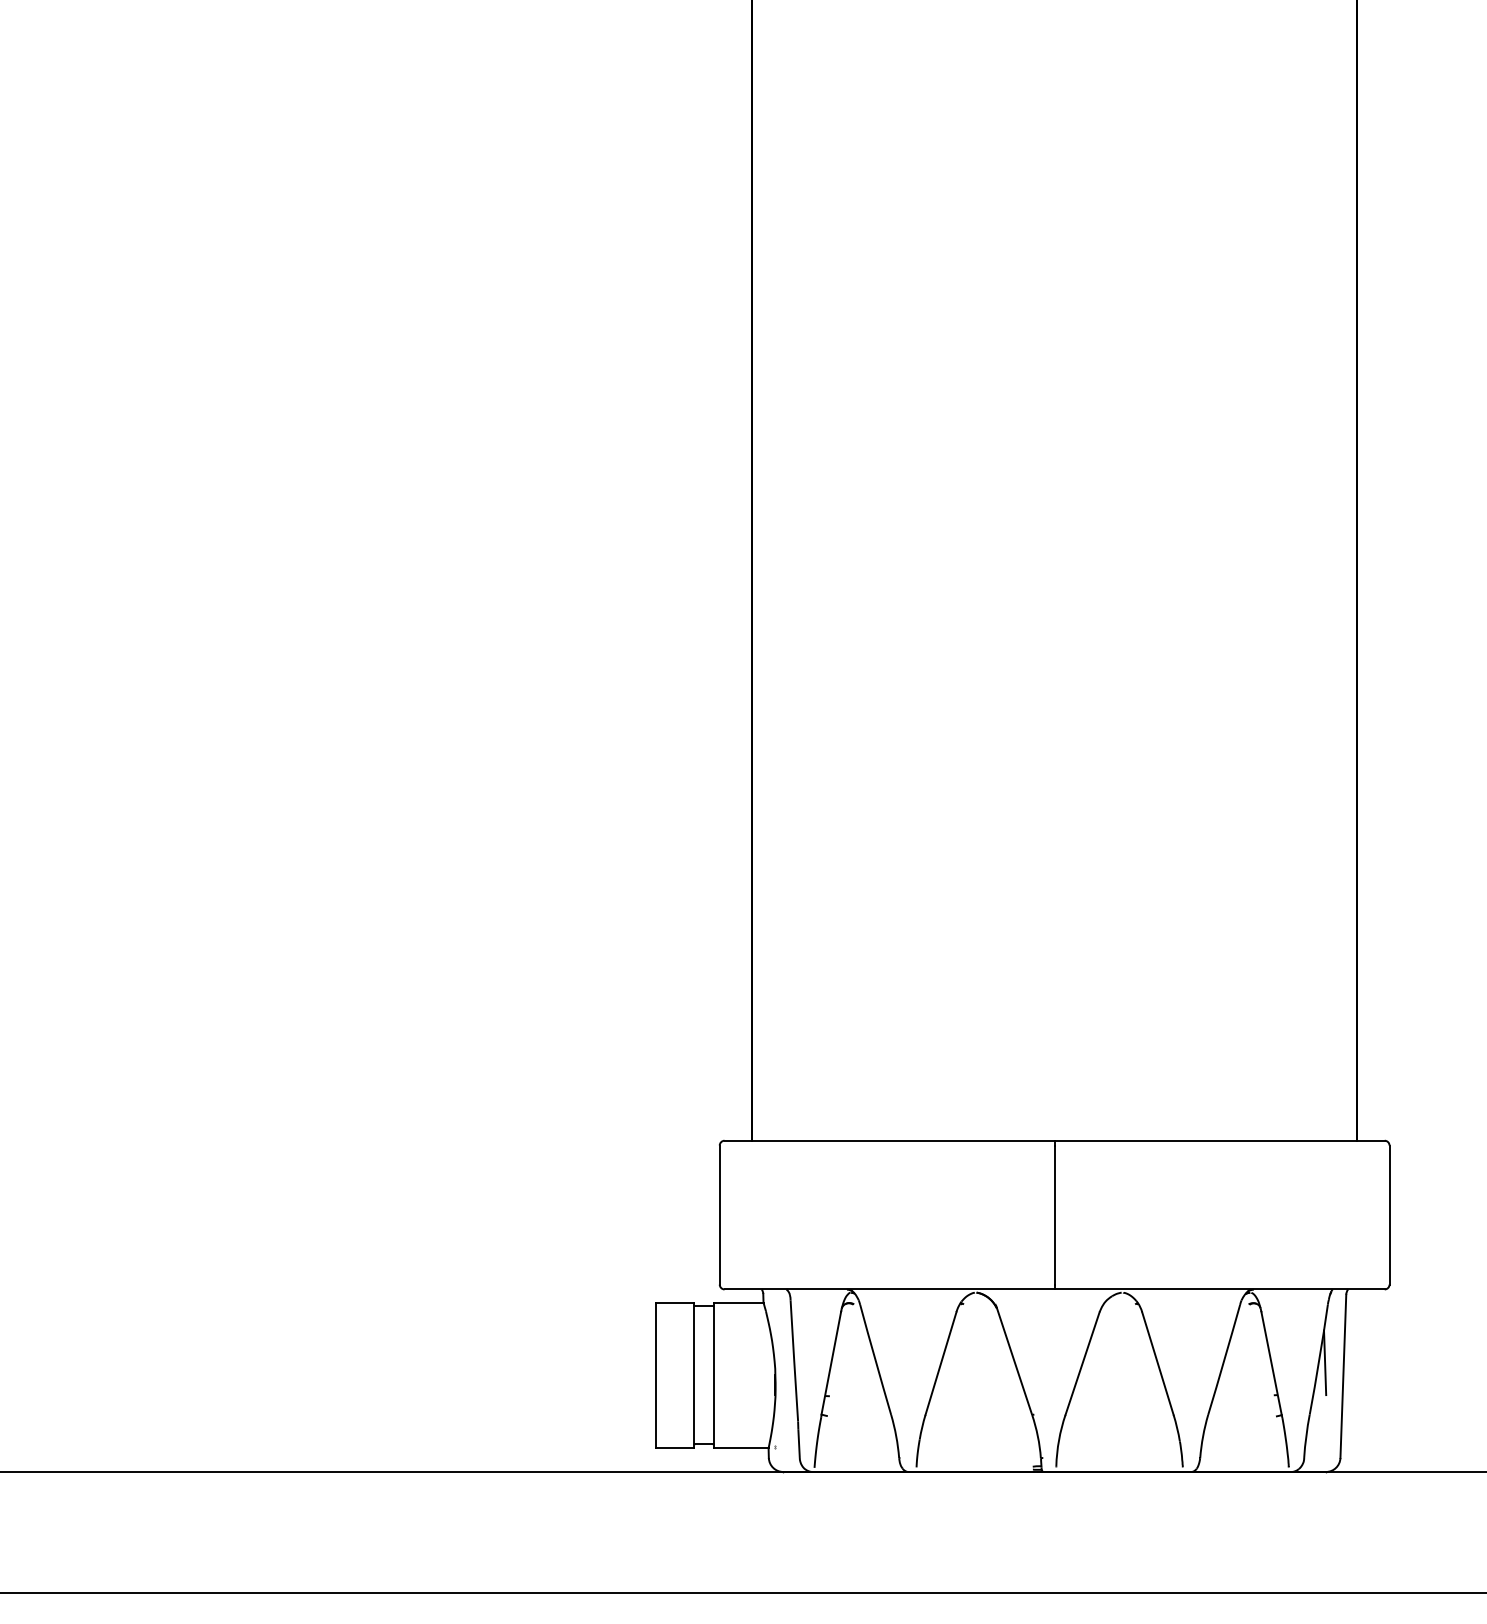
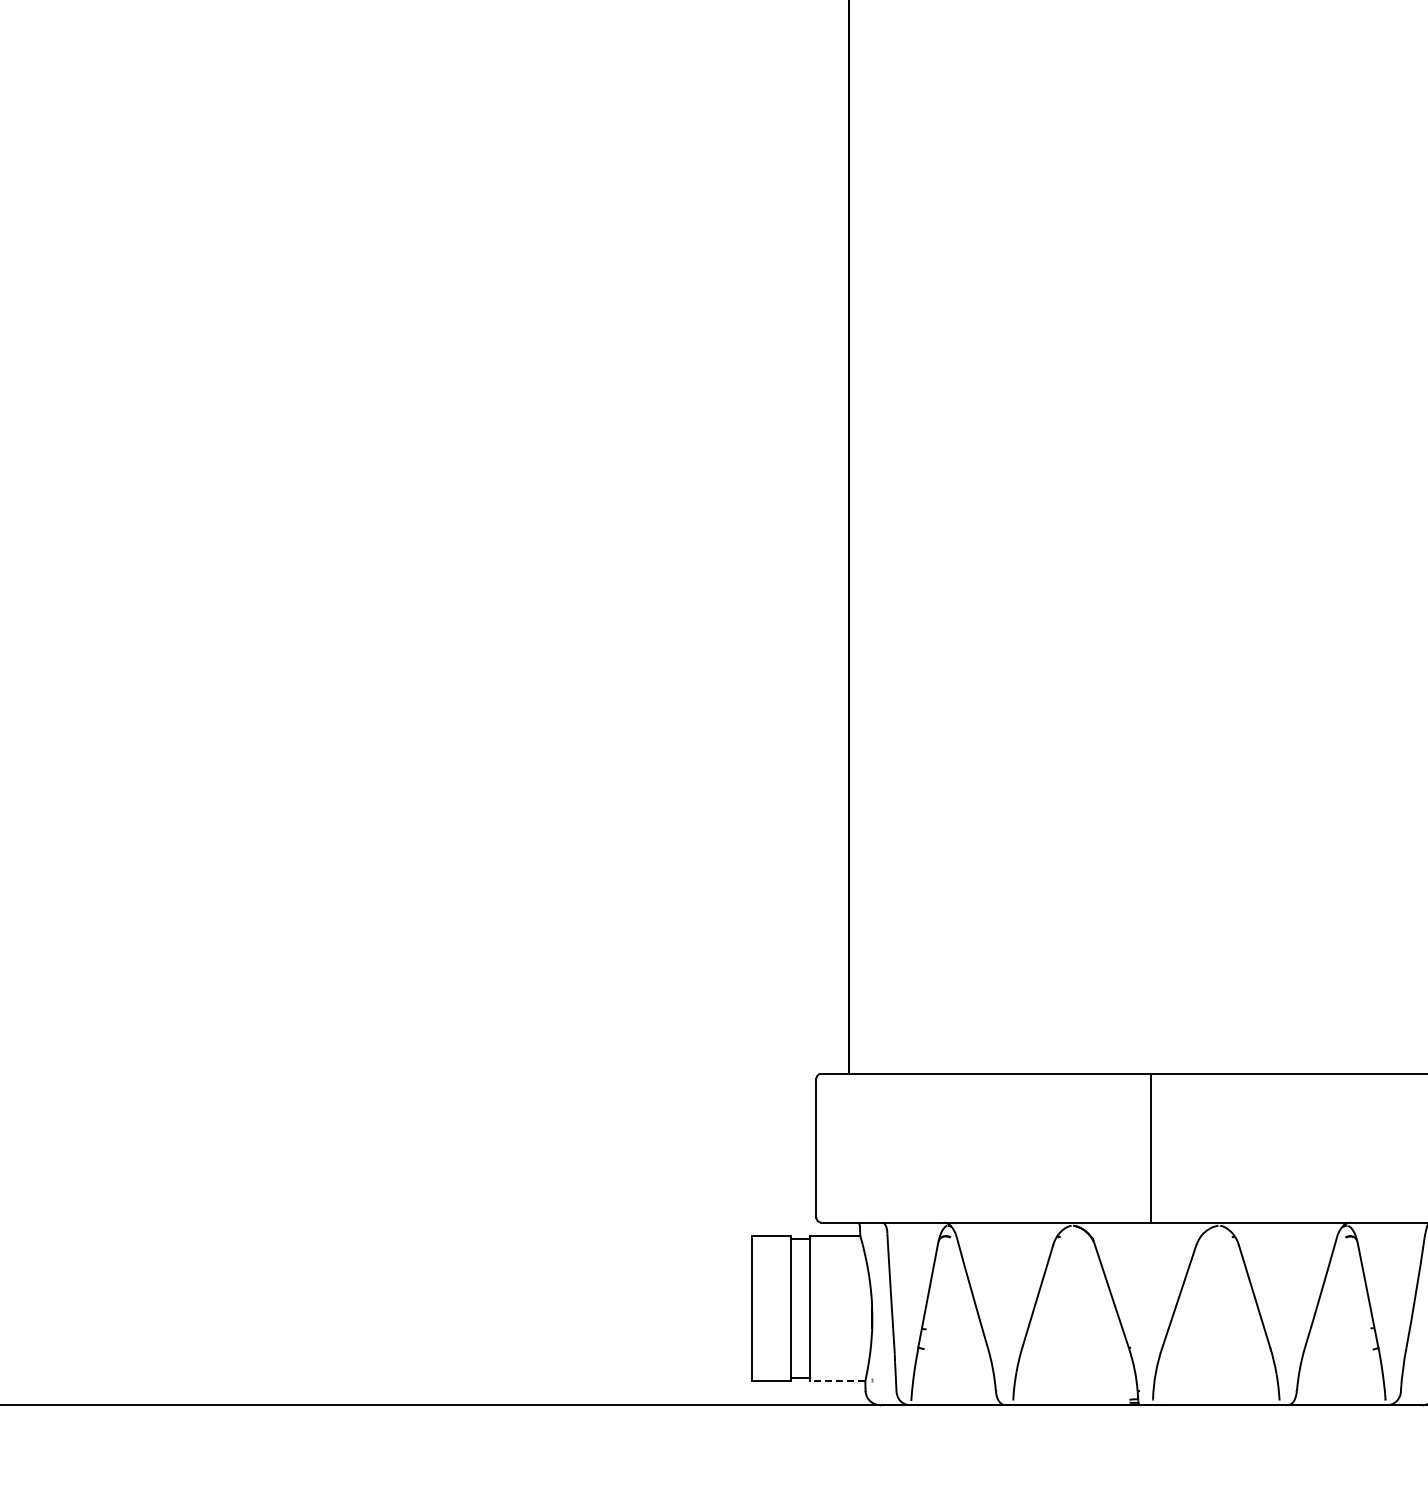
line: (1325, 1362) -> (1422, 1295), removed
line: (740, 1448) -> (837, 1381), solid -> dashed

